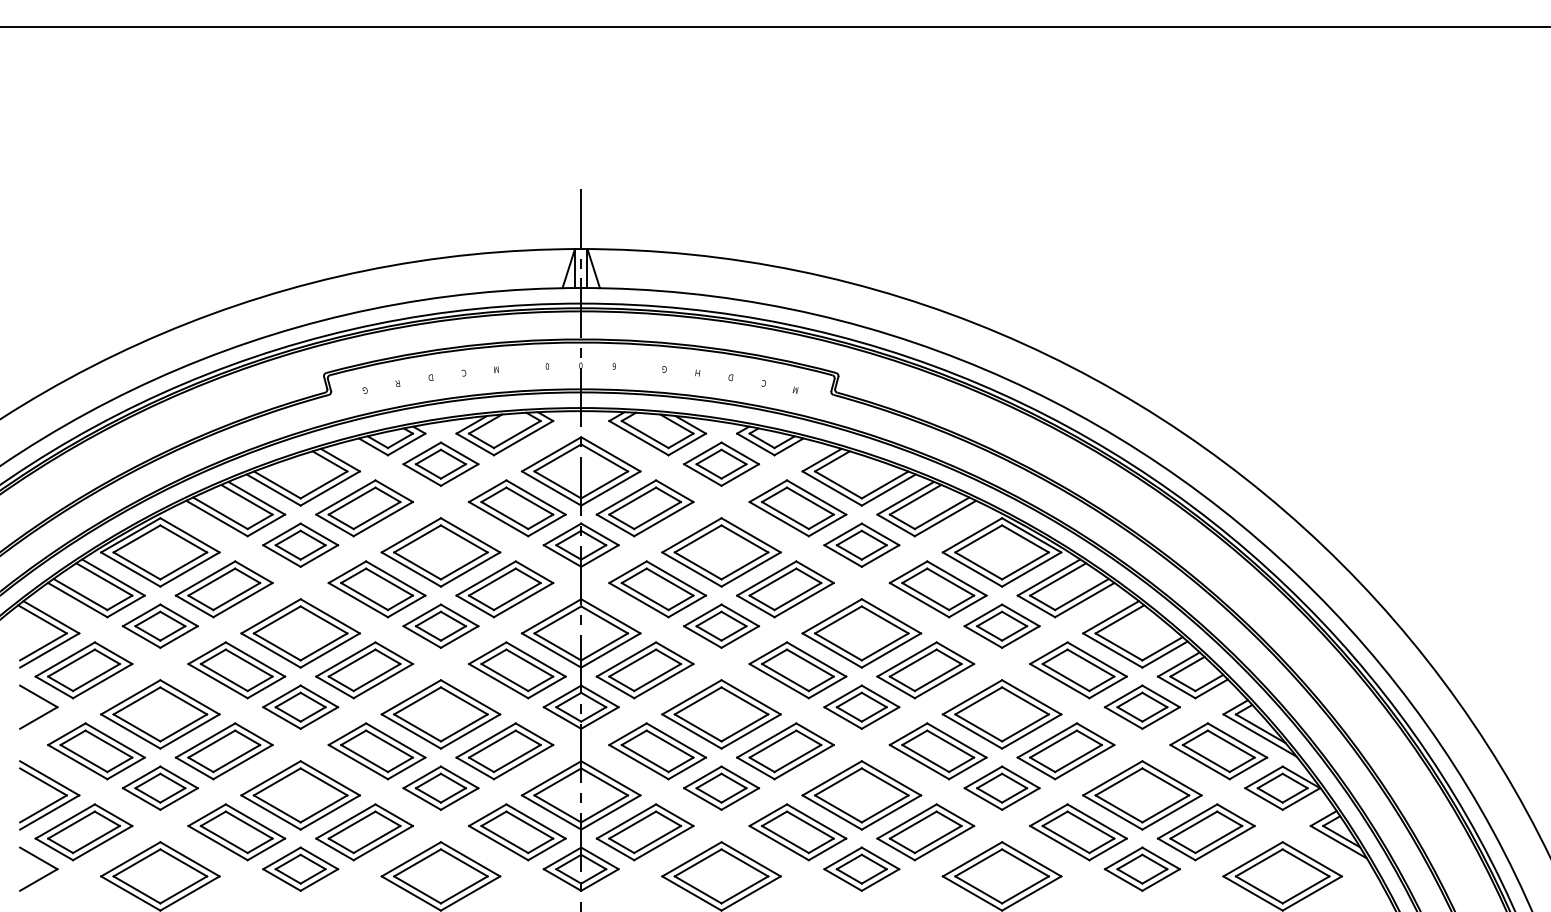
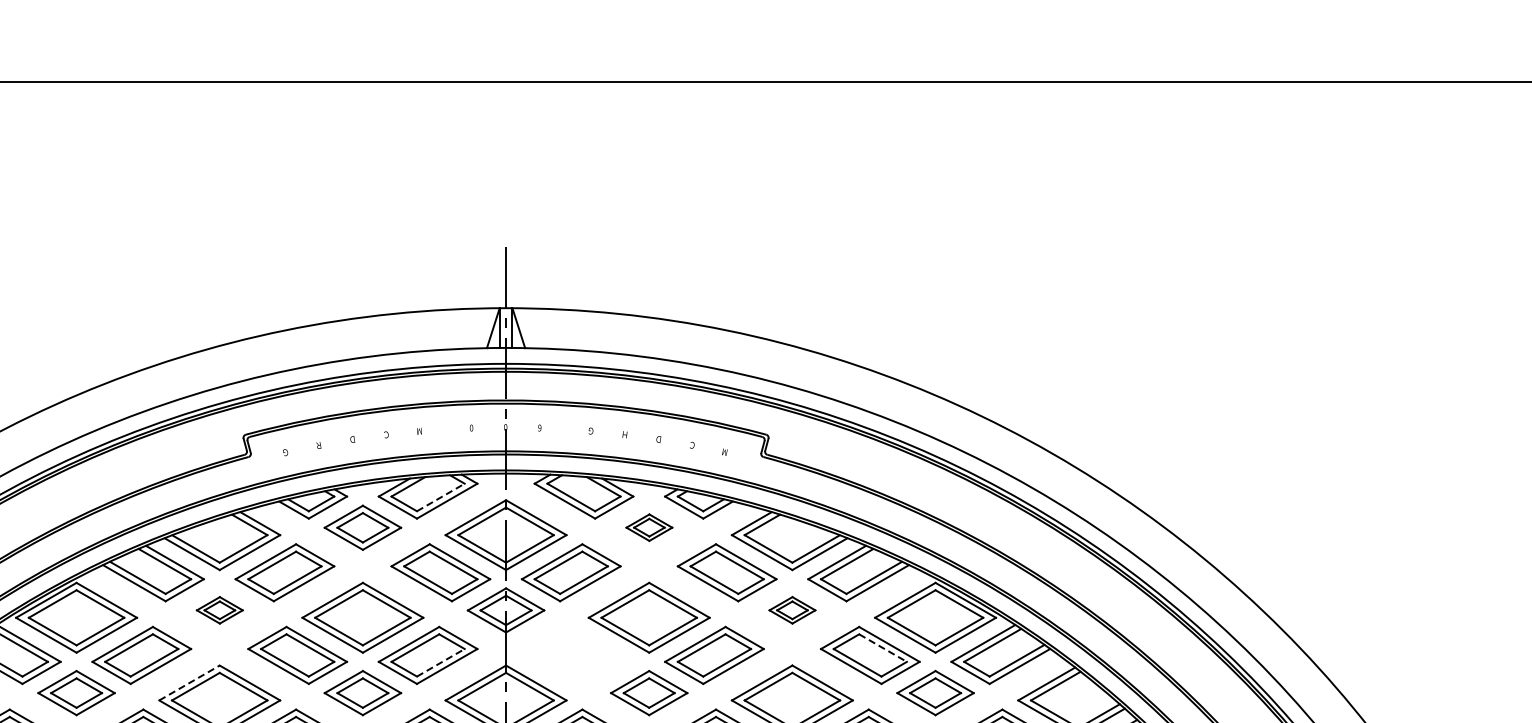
line: (517, 434) -> (441, 497), solid -> dashed
part: (721, 463) -> (649, 527), size x0.6
part: (300, 544) -> (219, 609), size x0.6
part: (861, 544) -> (792, 609), size x0.6
line: (950, 582) -> (882, 648), solid -> dashed
part: (657, 589) -> (583, 655), removed
line: (517, 596) -> (441, 662), solid -> dashed
line: (271, 616) -> (189, 683), solid -> dashed

